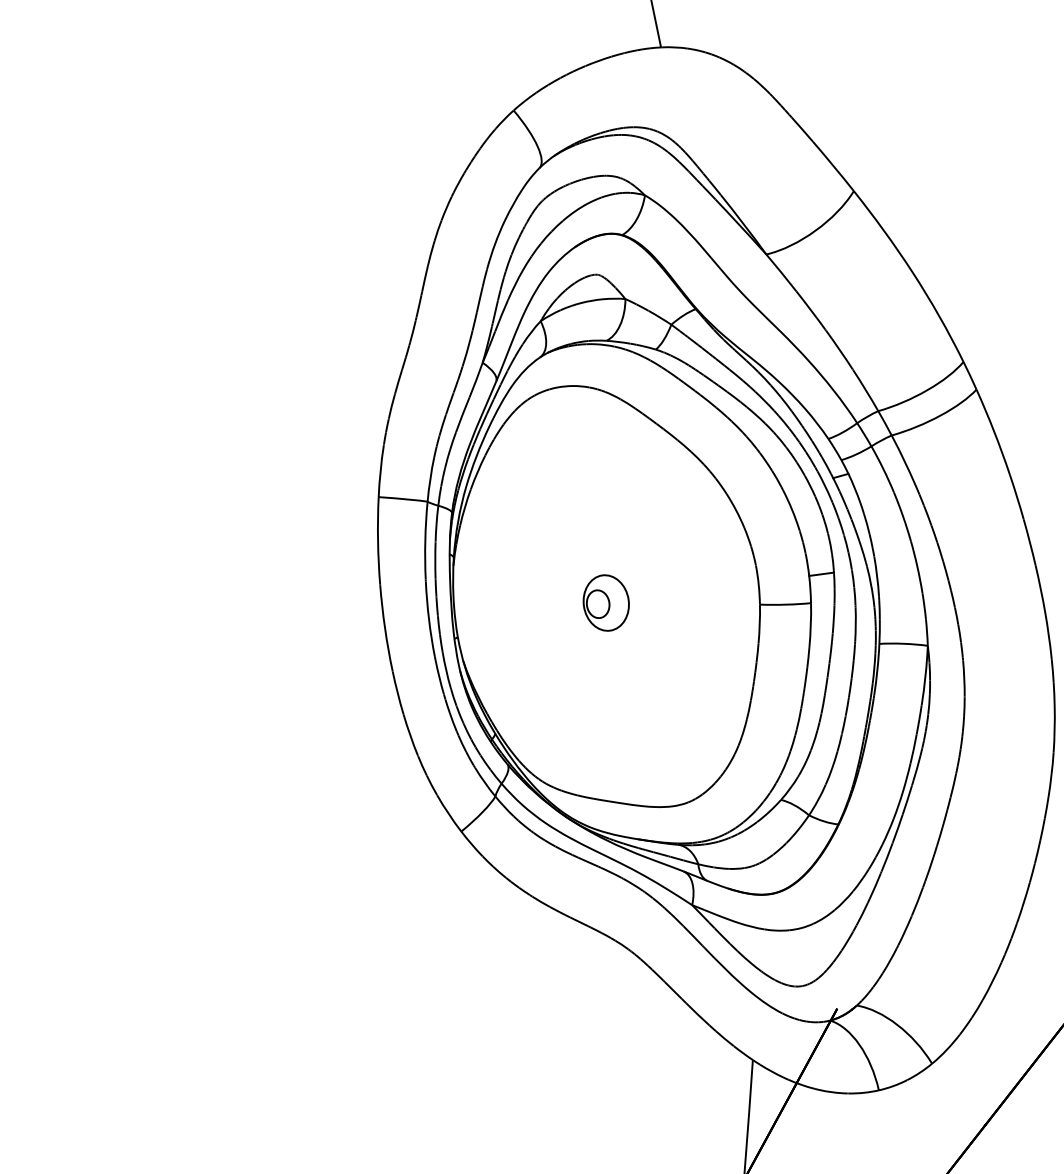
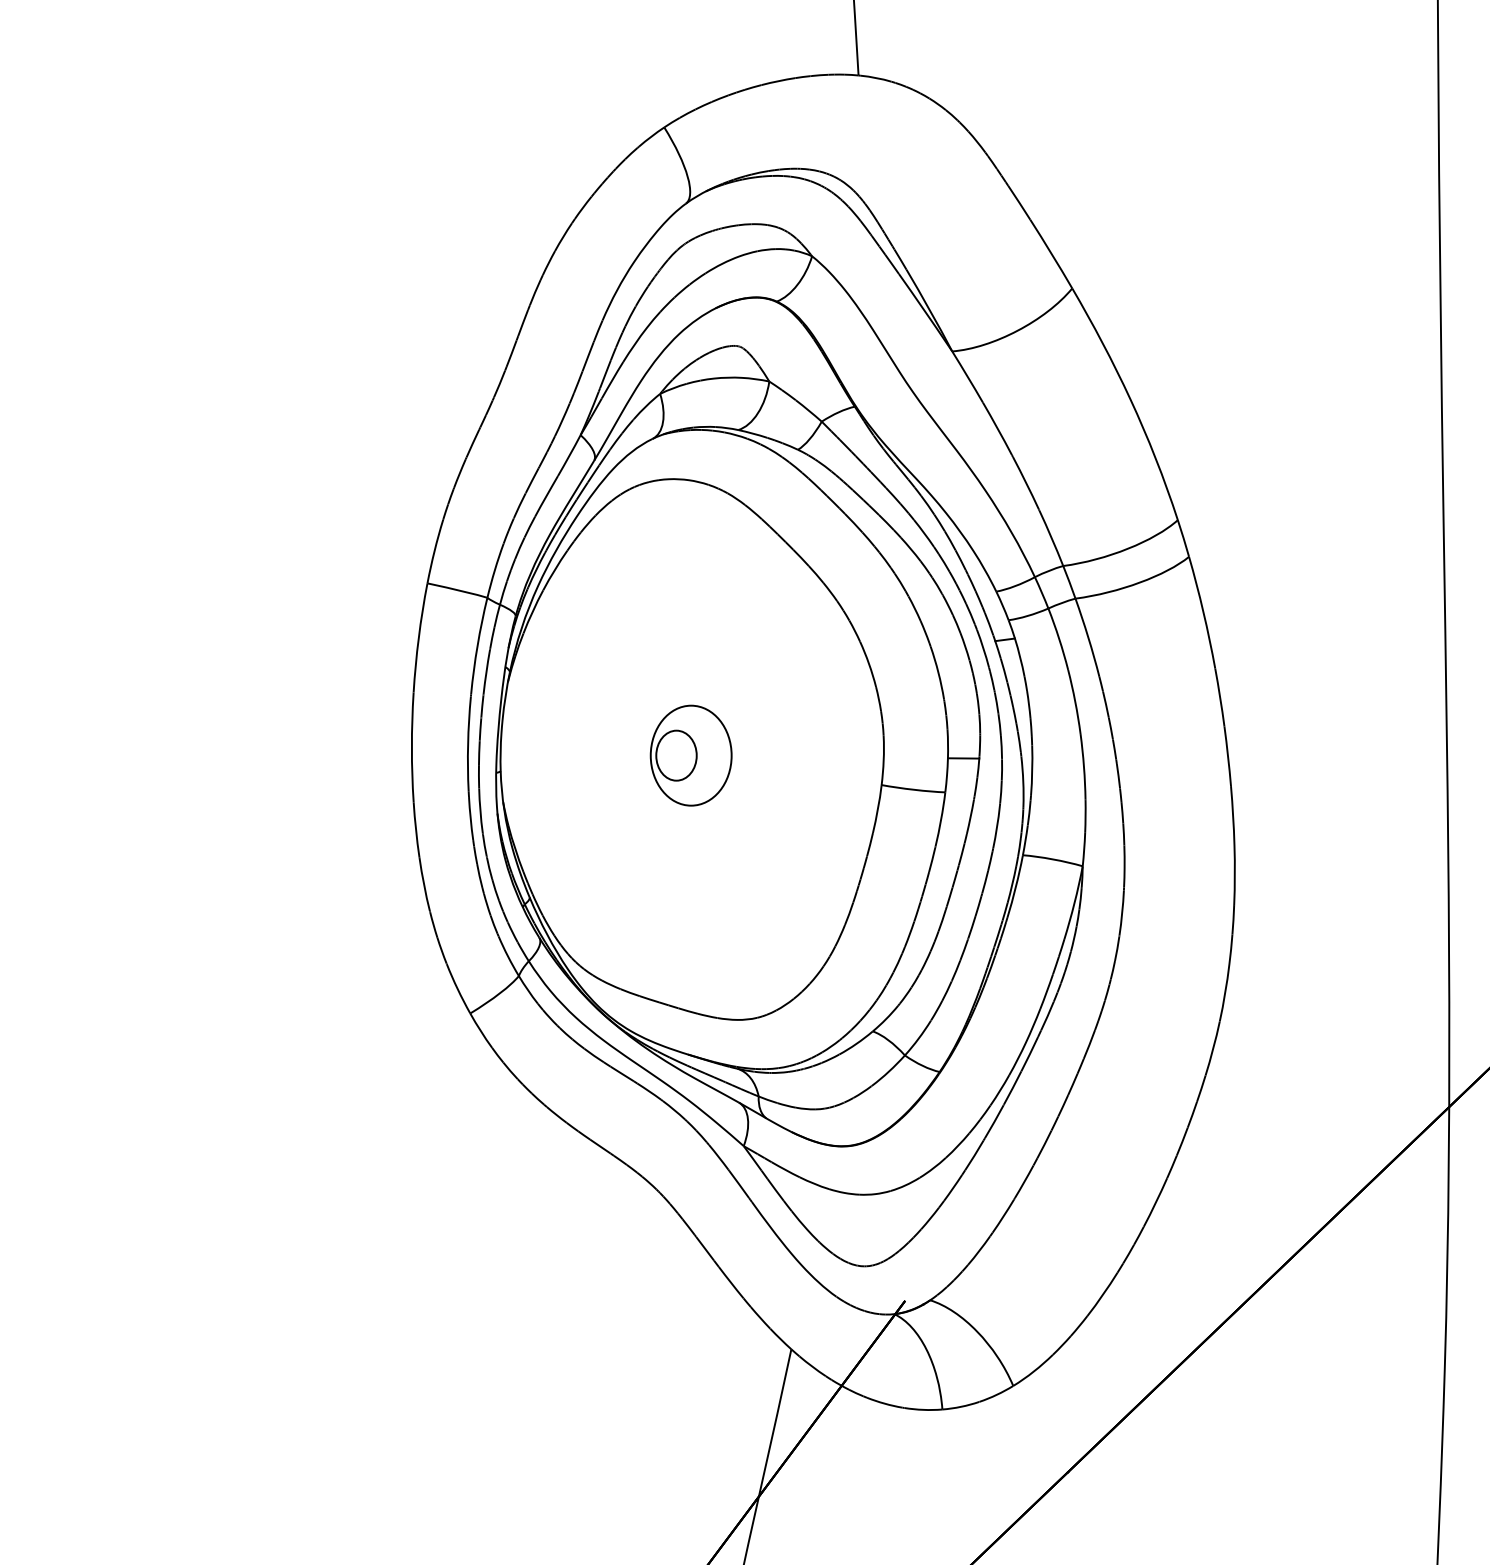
part: (605, 603) -> (690, 755), size x1.43

